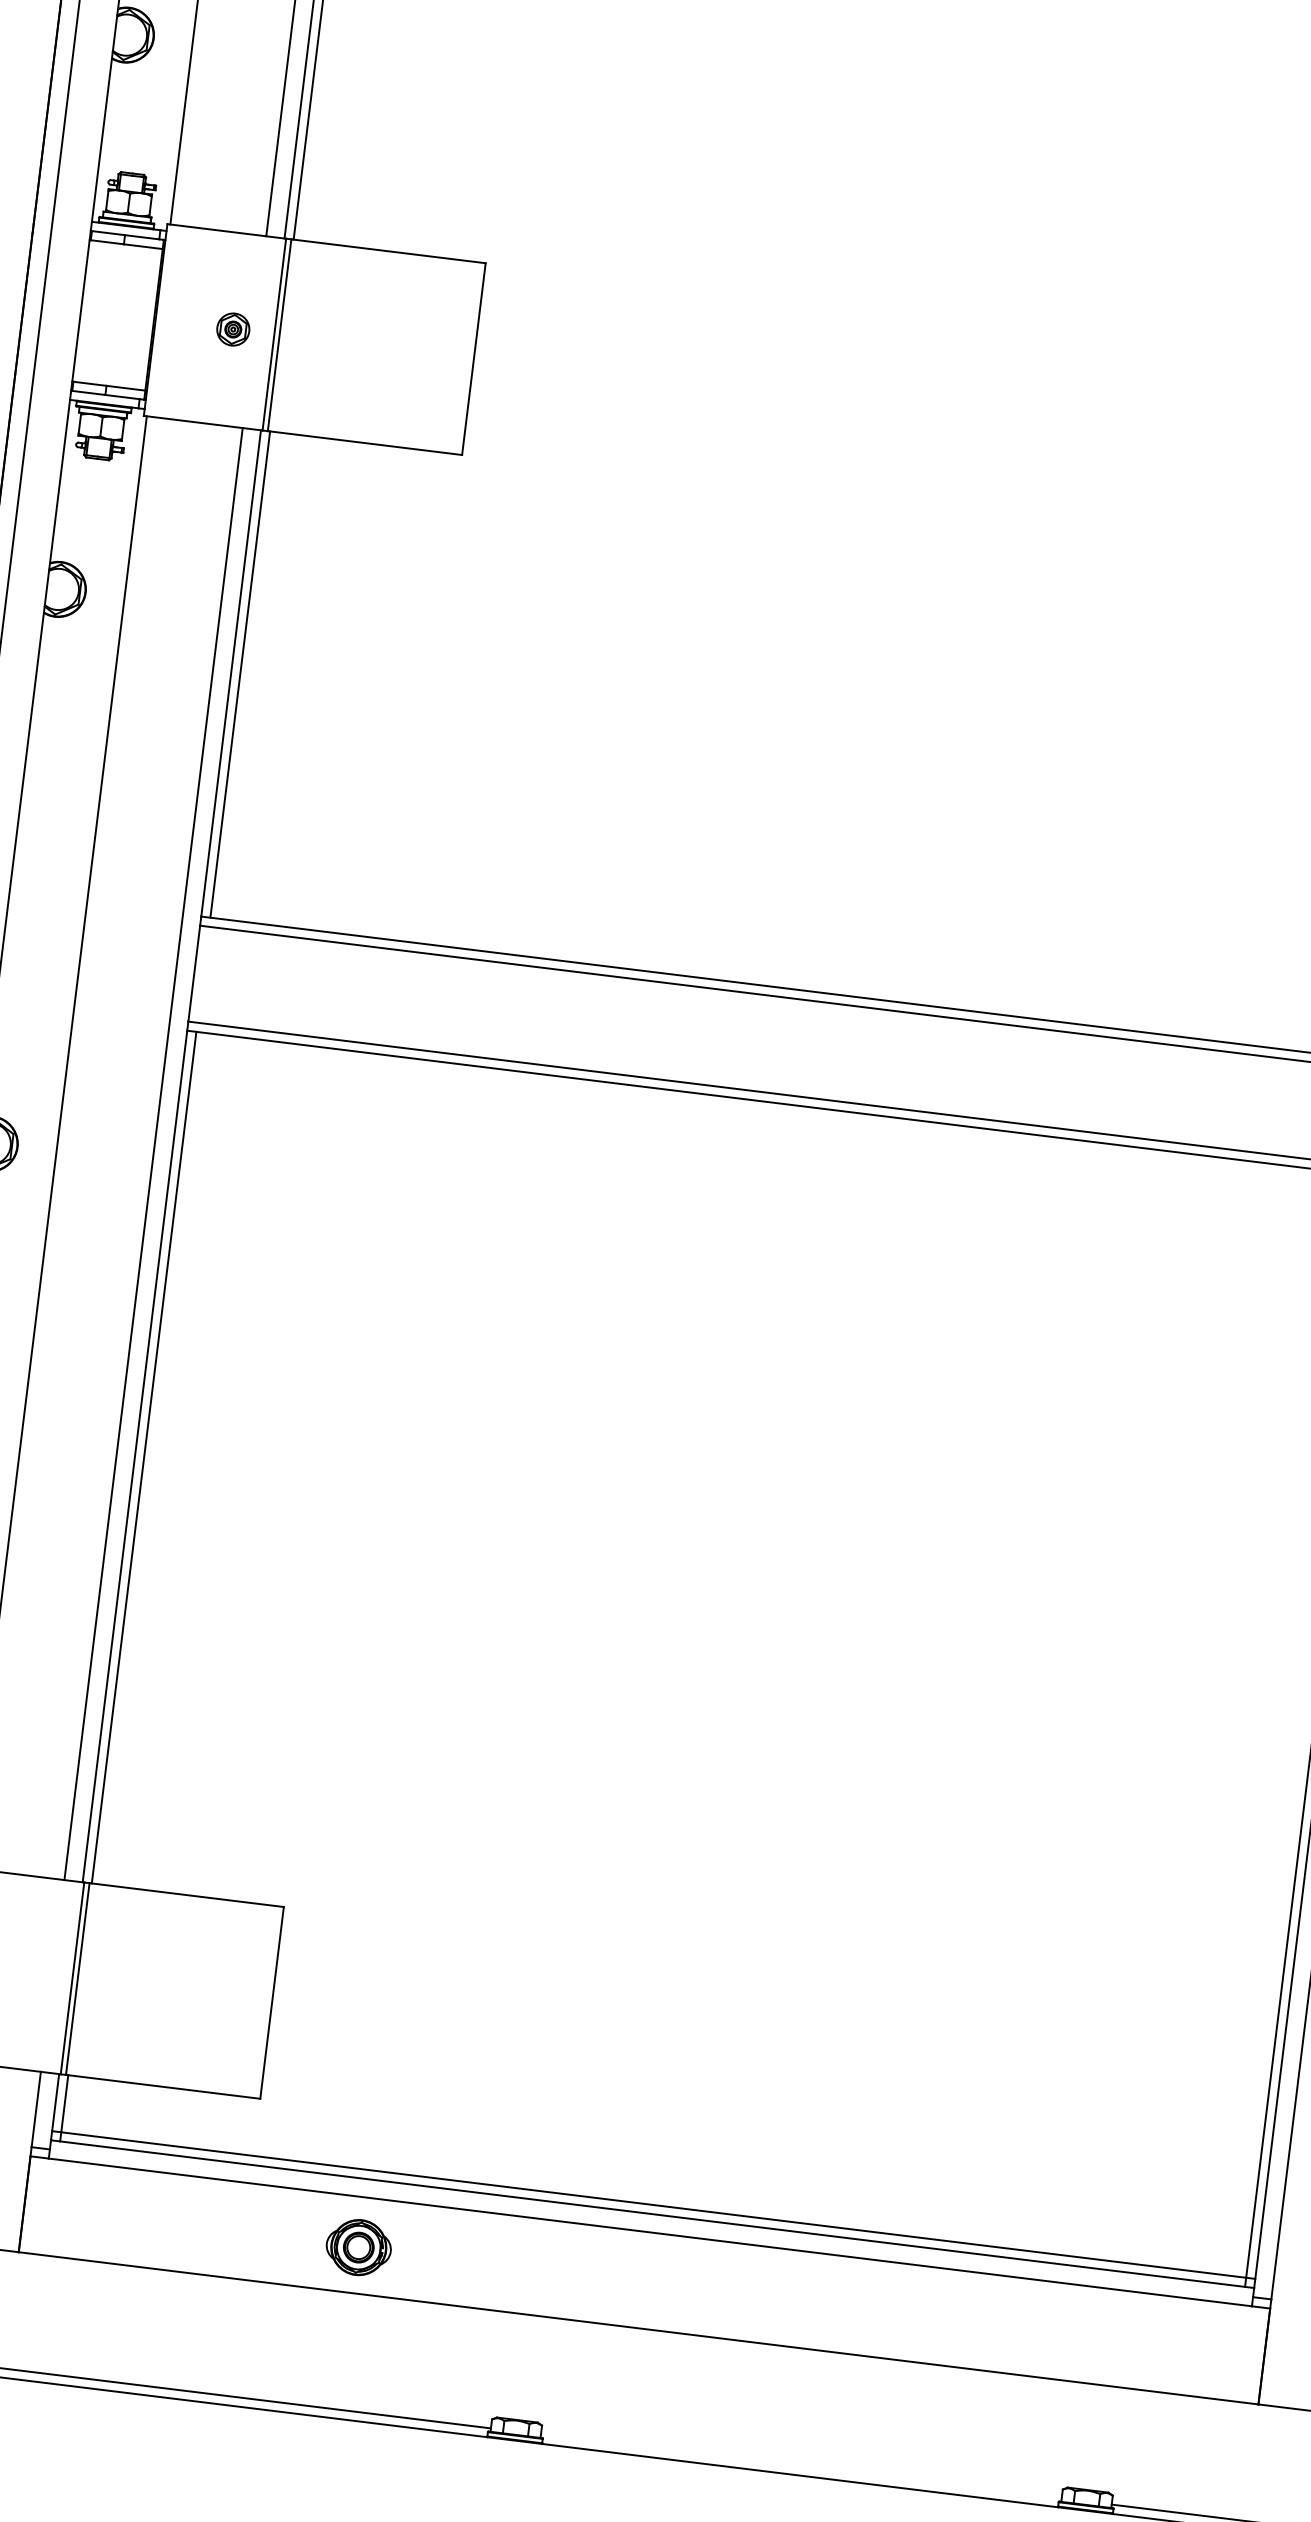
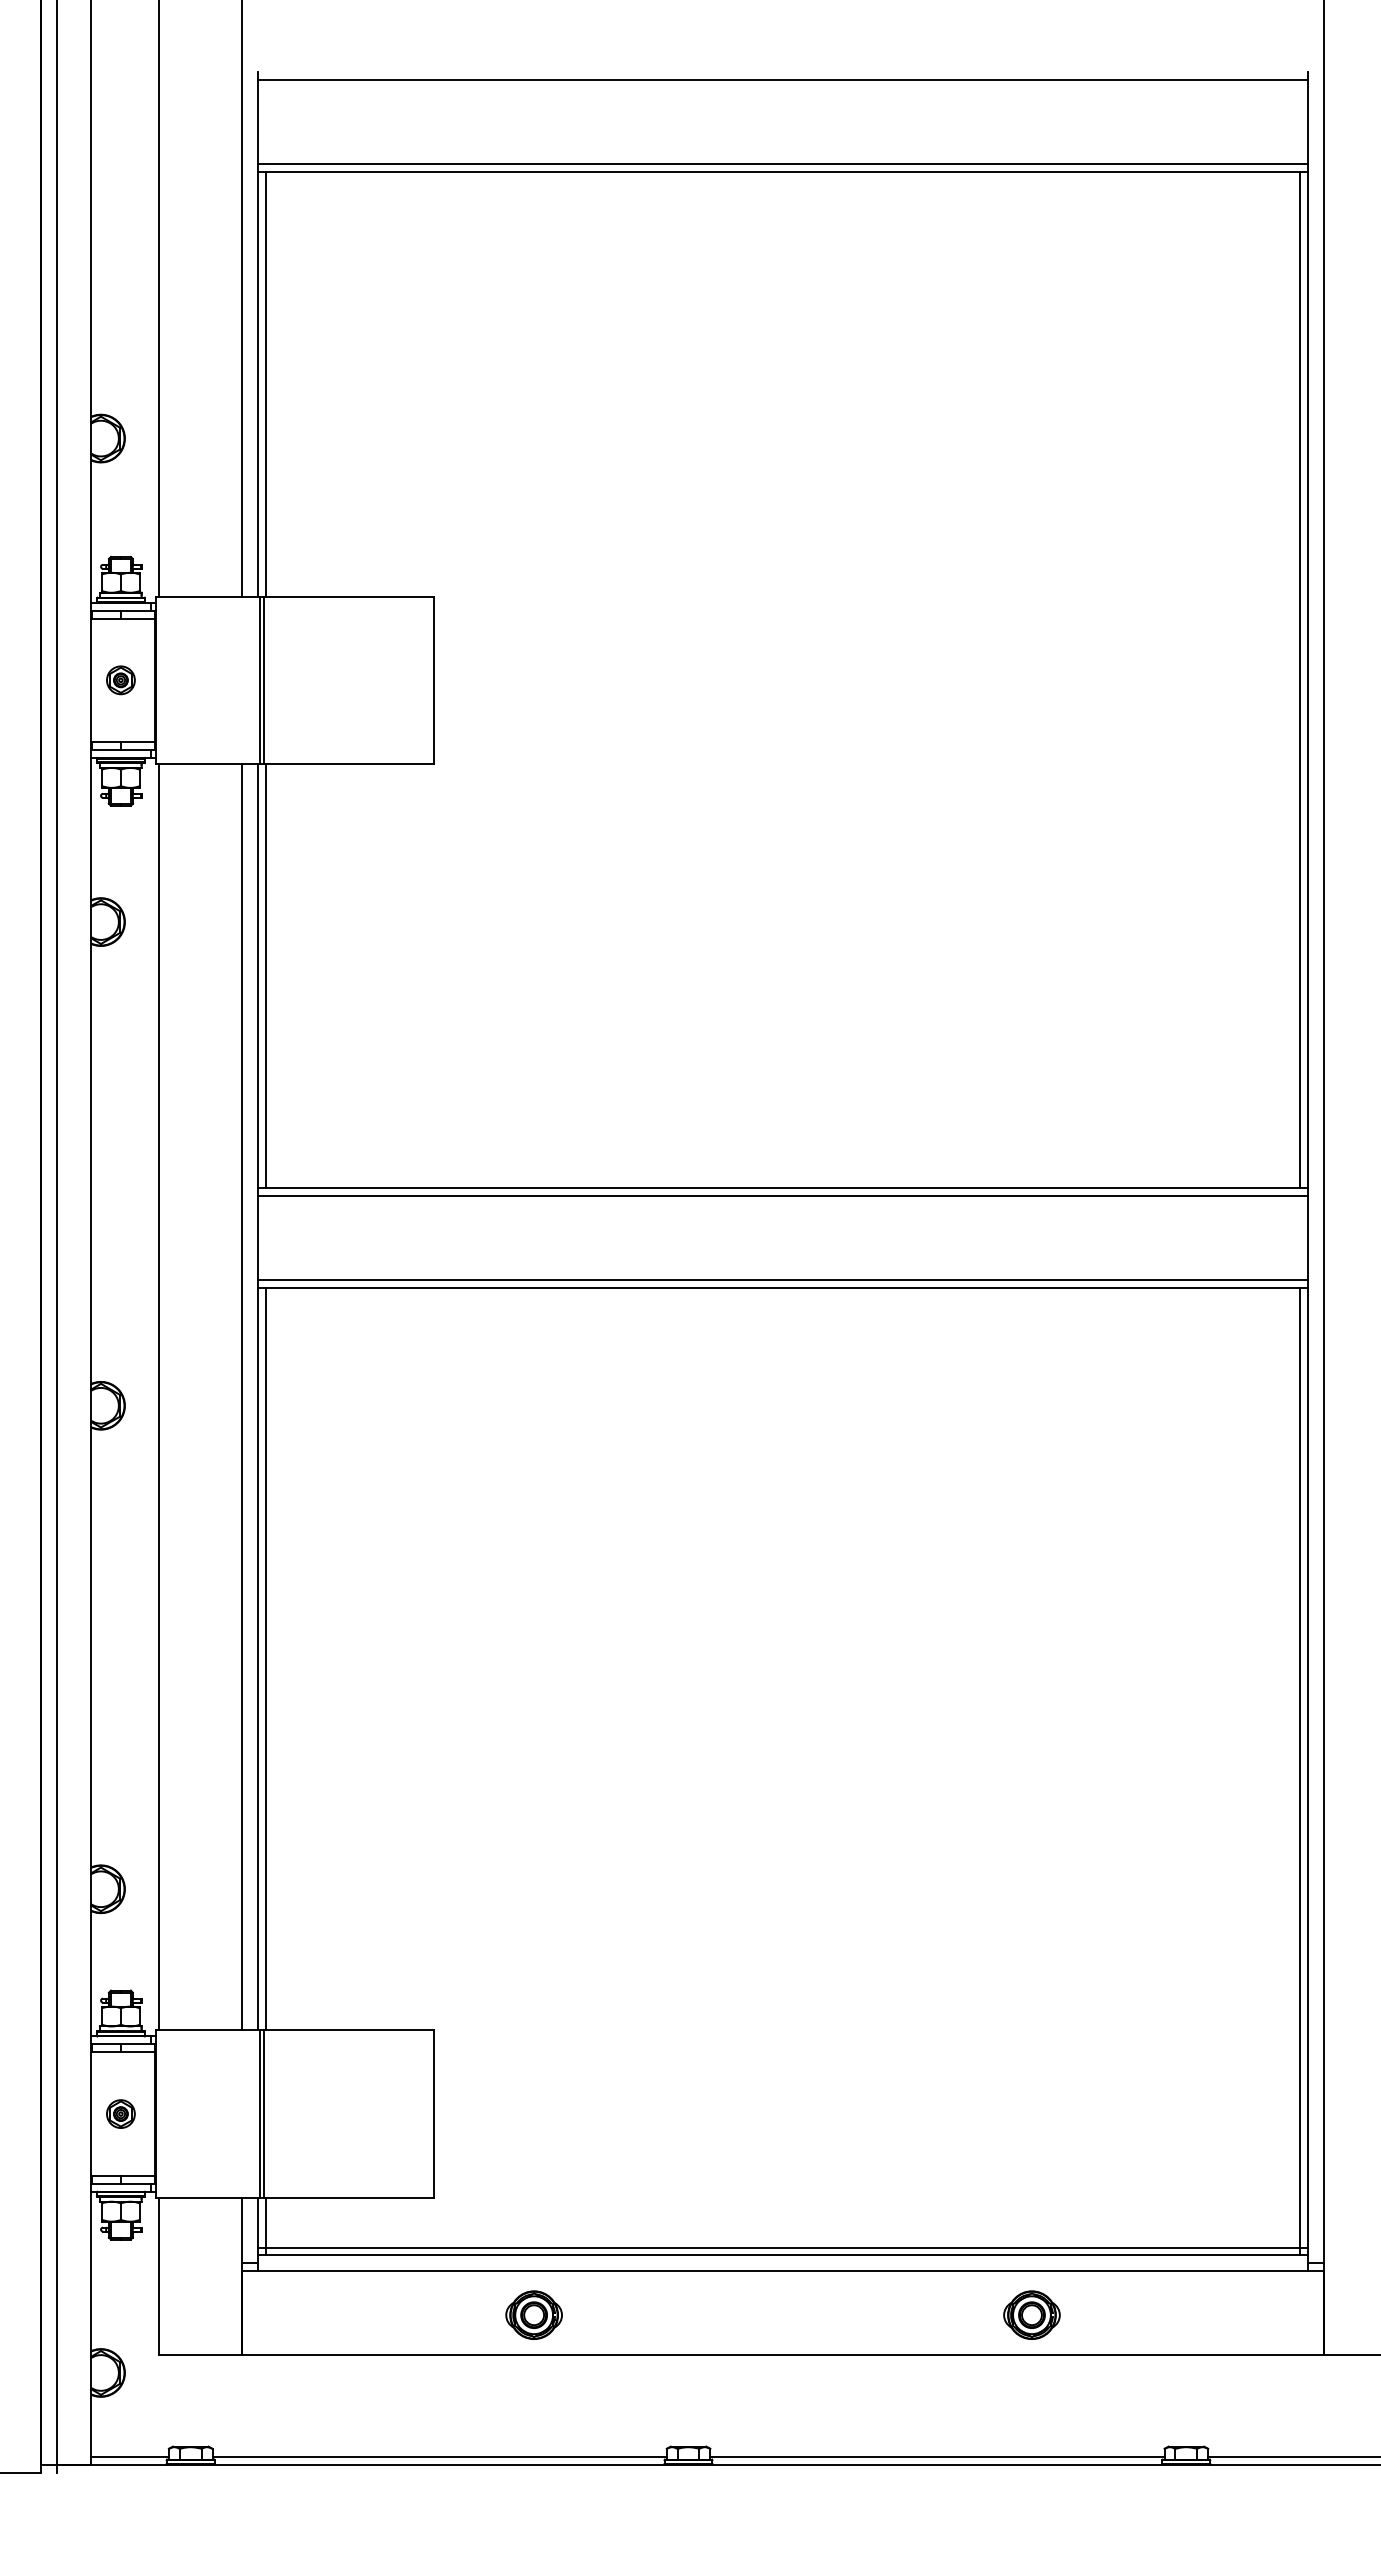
part: (232, 329) -> (120, 680), moved
part: (929, 2316) -> (1031, 2314), added
line: (801, 2466) -> (937, 2456), added

